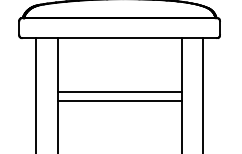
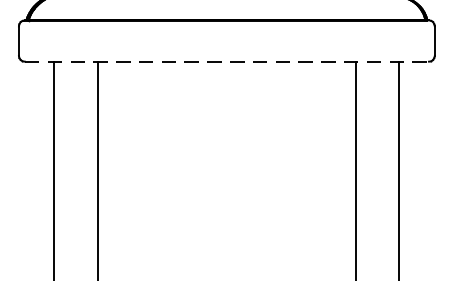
line: (119, 38) -> (226, 62), solid -> dashed
line: (119, 91) -> (226, 172), removed
line: (119, 101) -> (226, 193), removed

